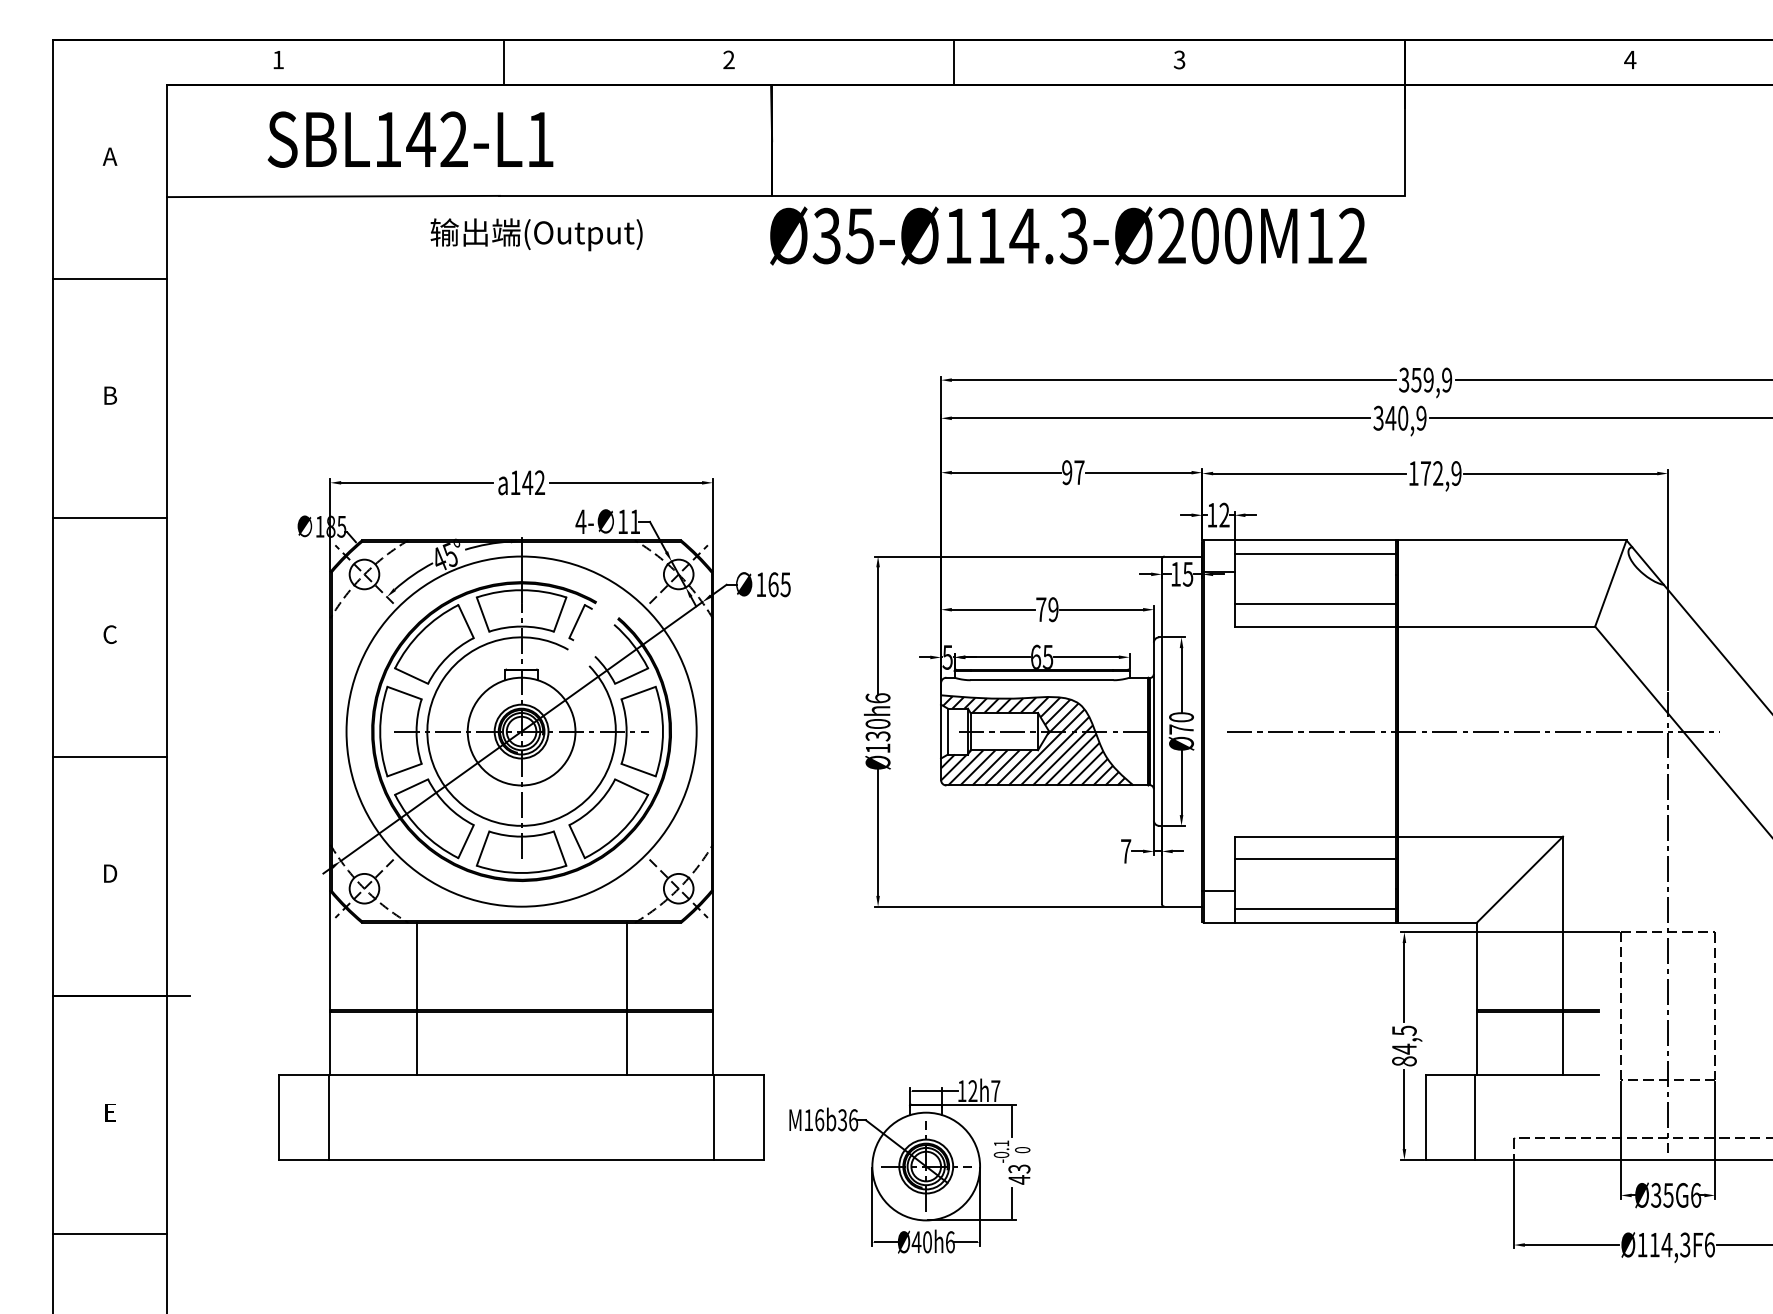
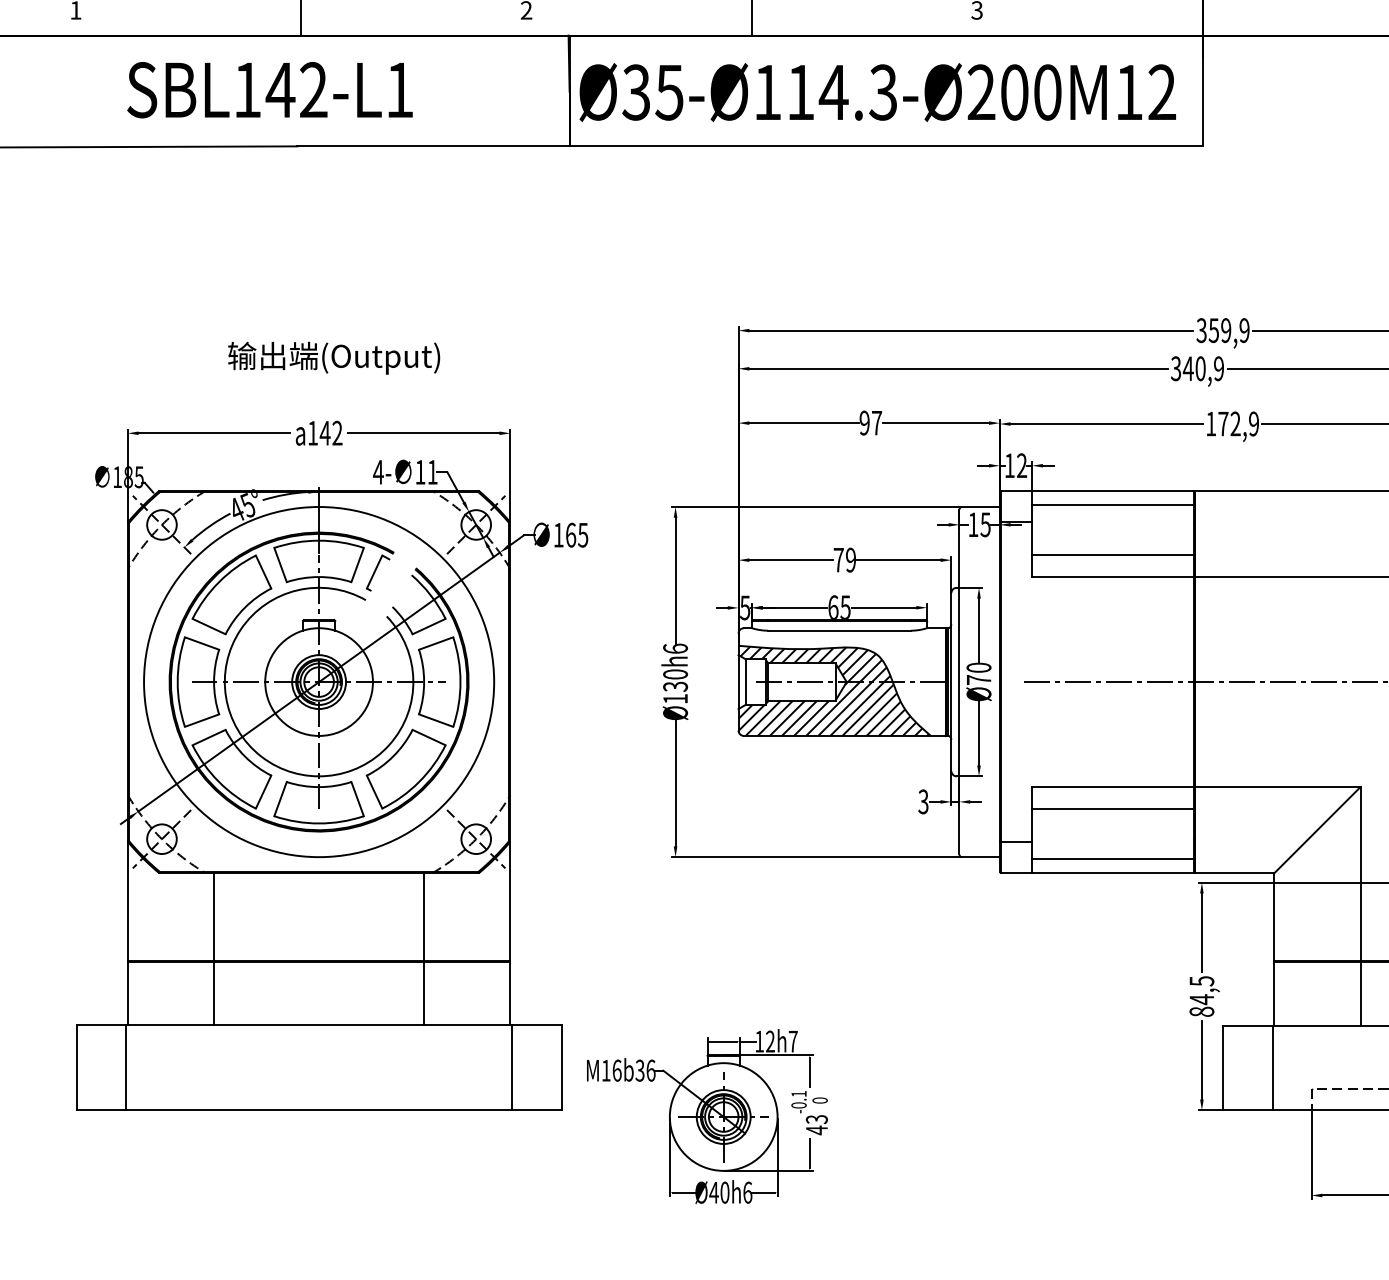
text: (410, 139) -> (269, 89), moved
text: (536, 234) -> (333, 357), moved
text: (1068, 235) -> (877, 91), moved
text: (1125, 851) -> (922, 801), 7 -> 3

